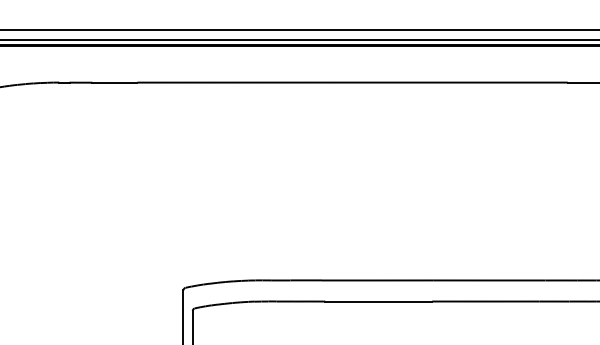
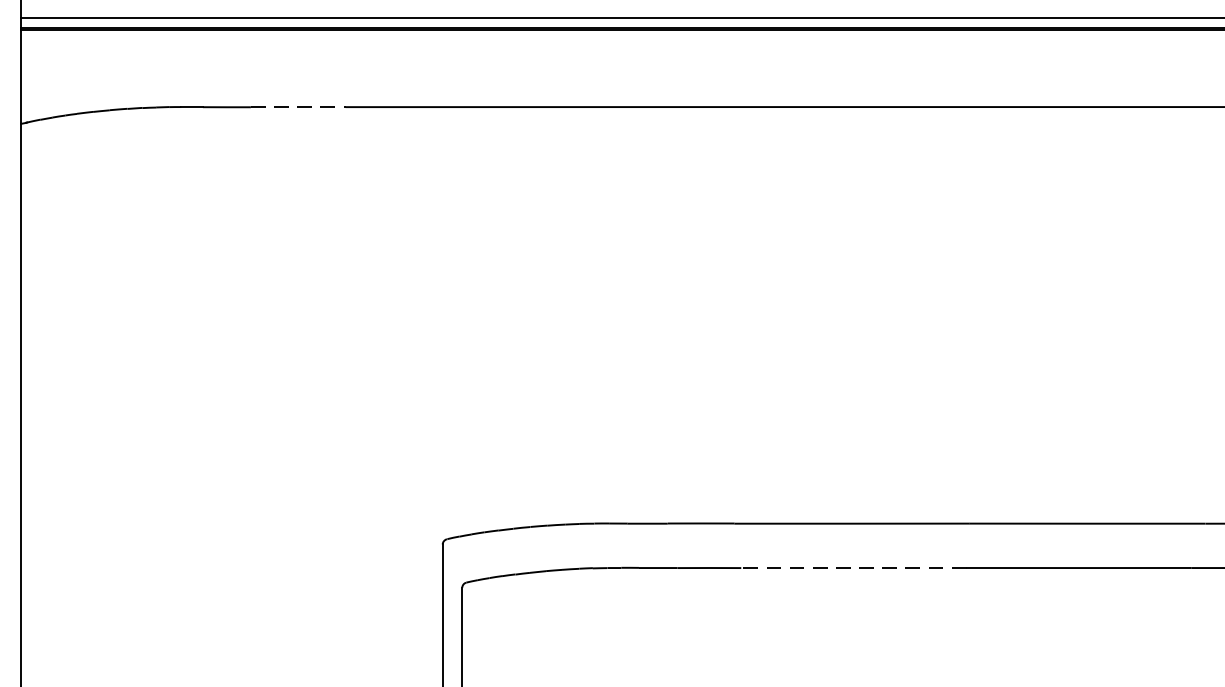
line: (114, 82) -> (297, 106), solid -> dashed
line: (378, 301) -> (853, 567), solid -> dashed

